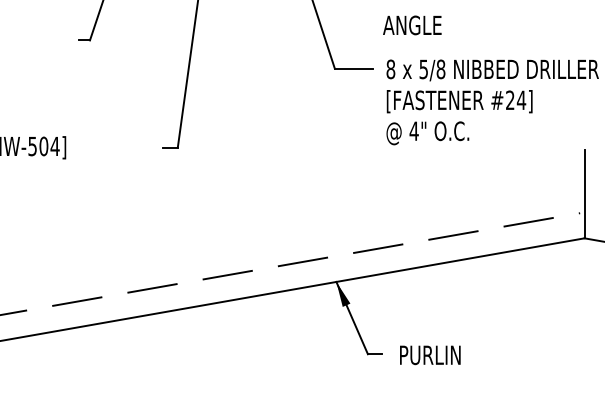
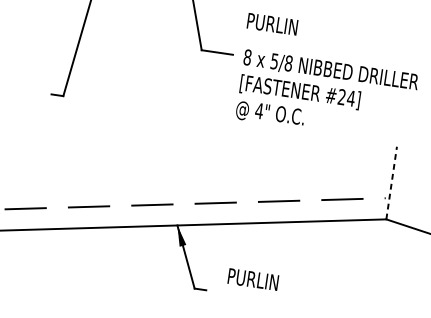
text: (414, 25) -> (272, 24), ANGLE -> PURLIN
line: (584, 193) -> (391, 182), solid -> dashed
text: (430, 355) -> (253, 279), moved

